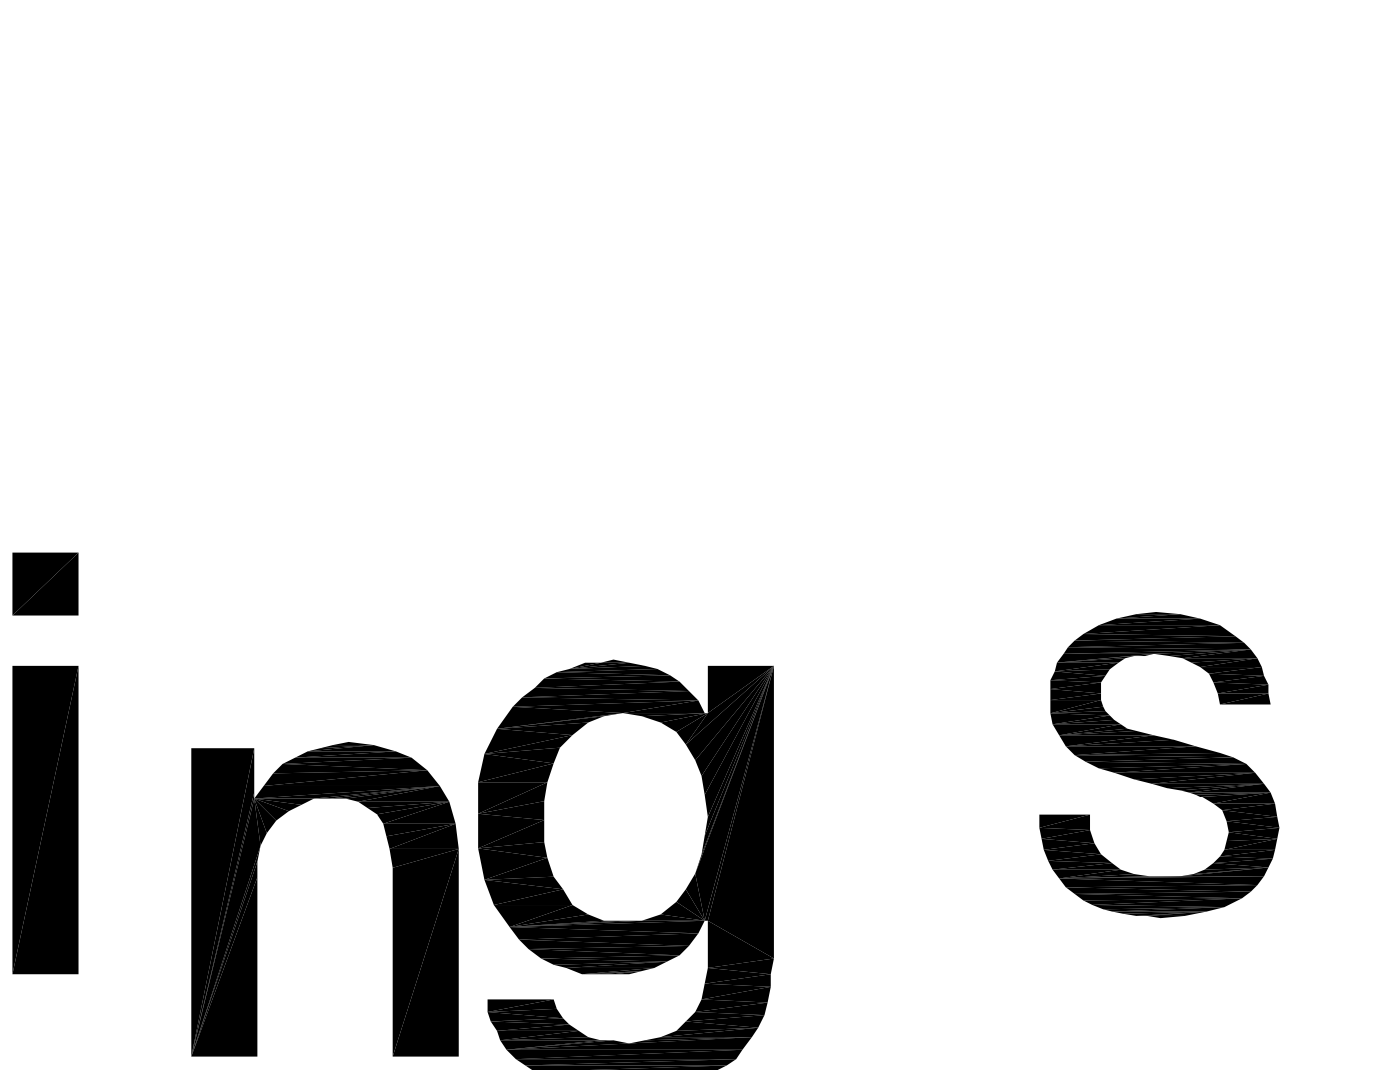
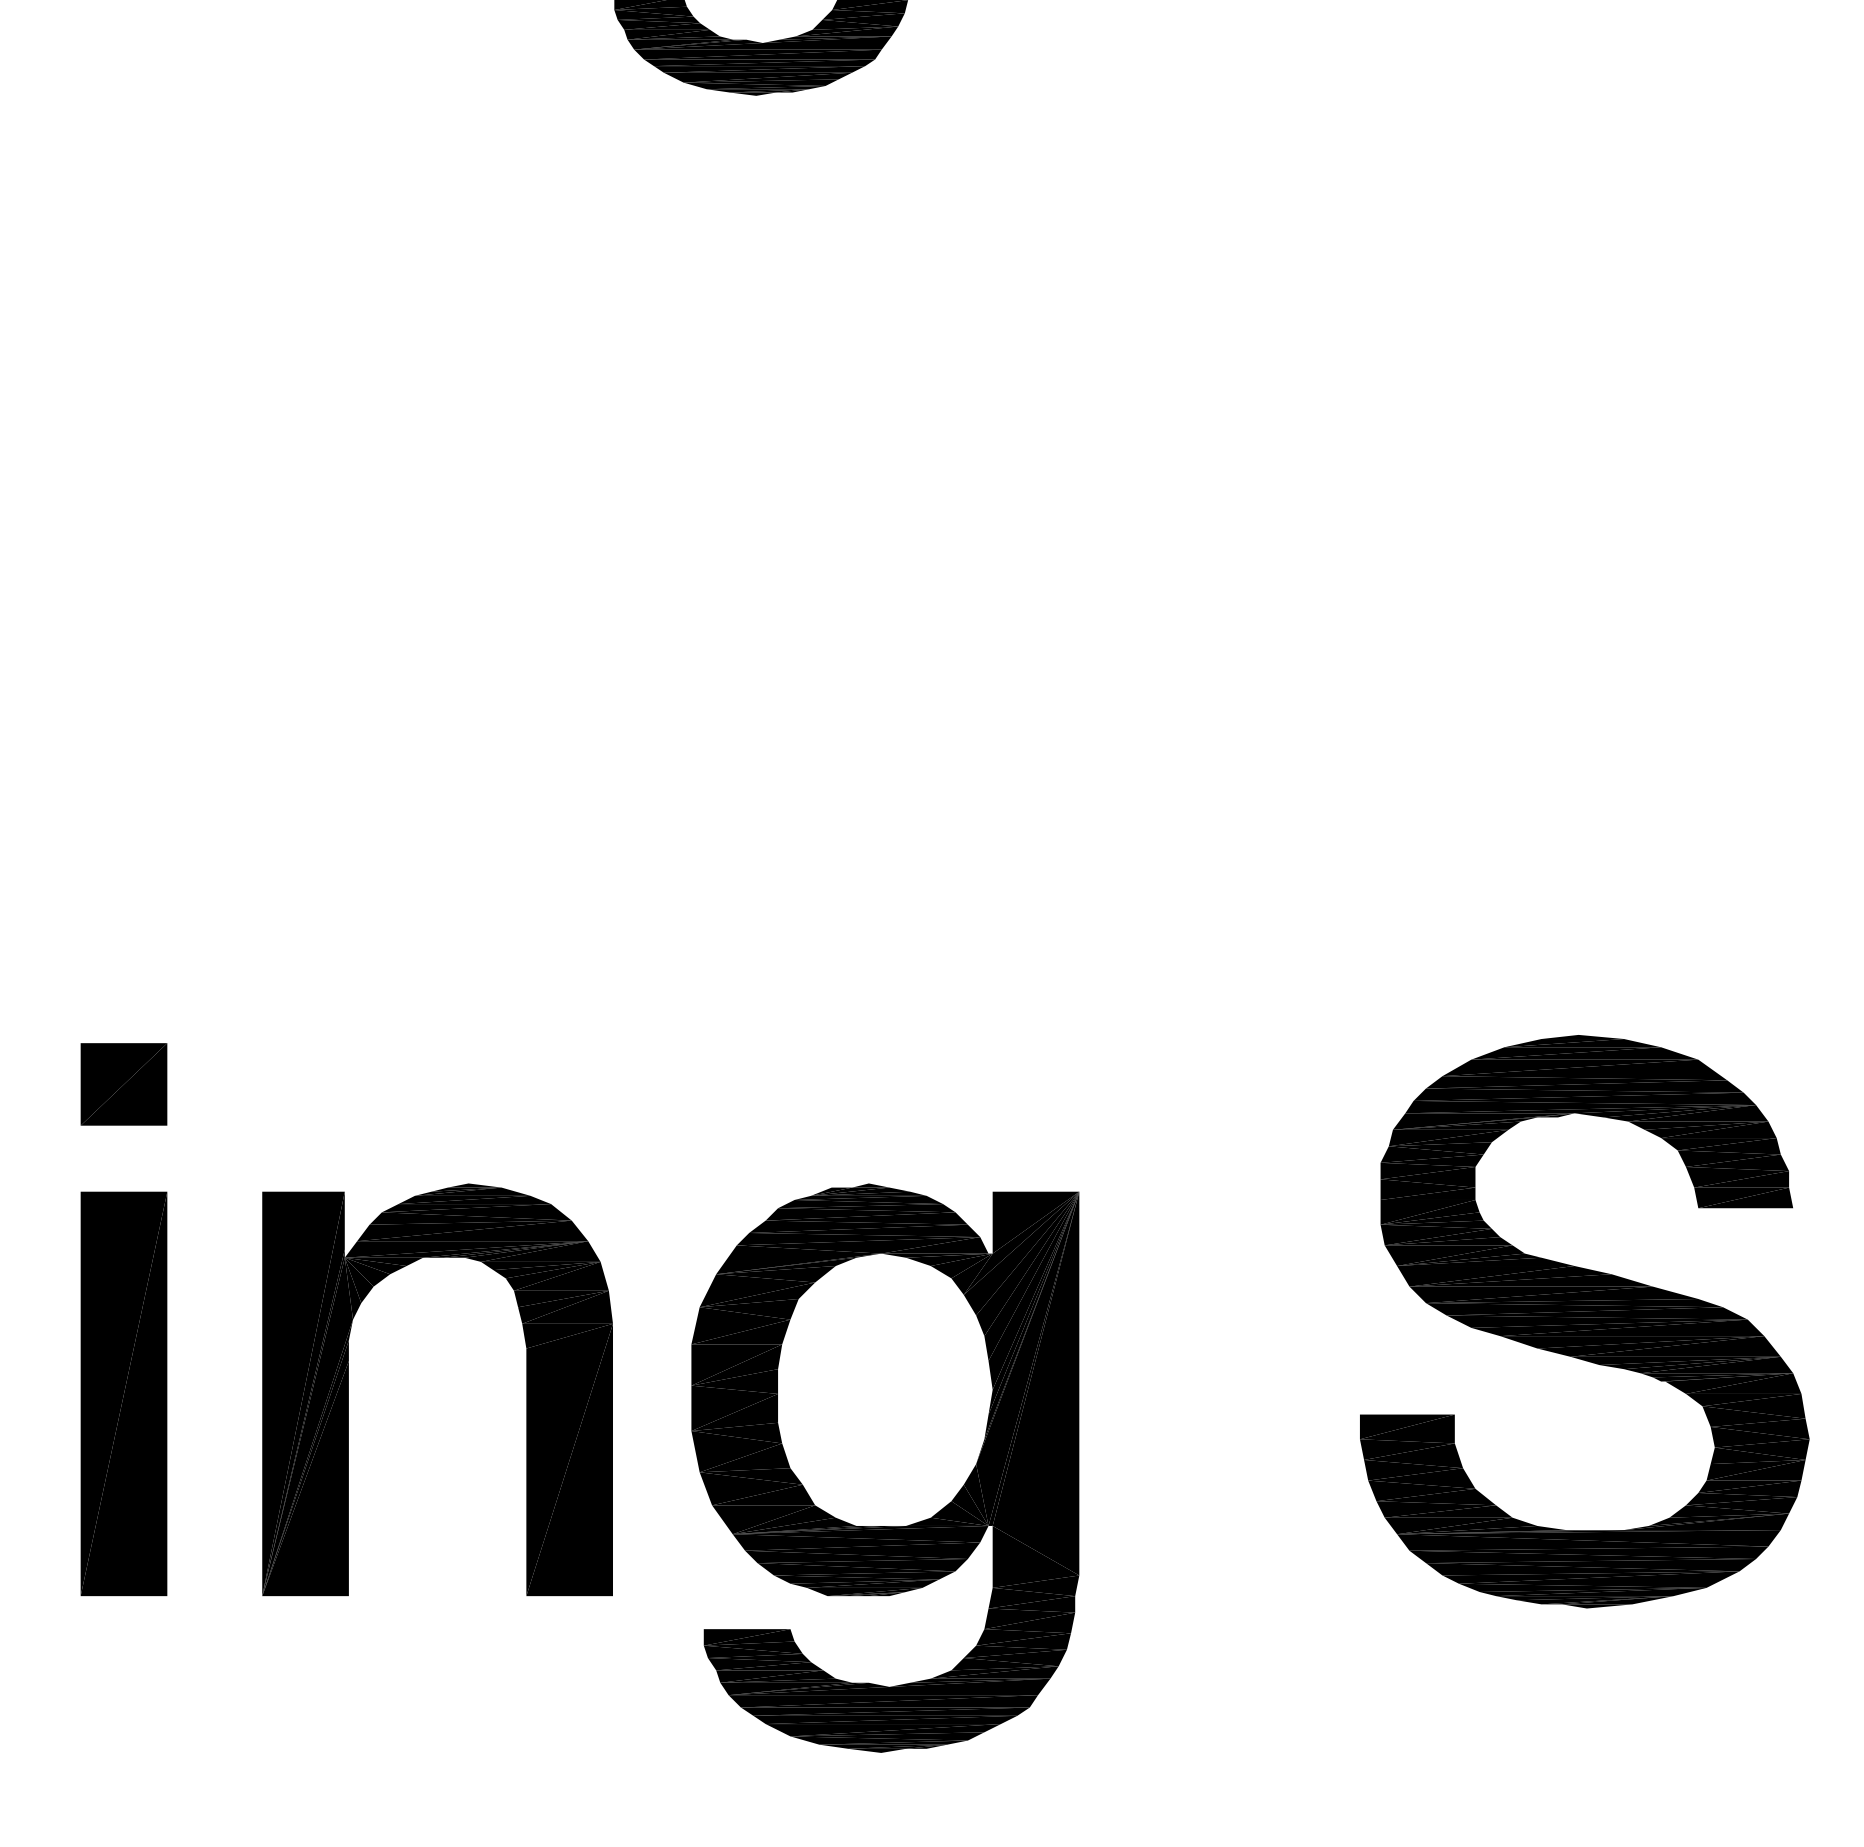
part: (1159, 764) -> (1584, 1321), size x1.43
part: (257, 899) -> (348, 1389), moved

